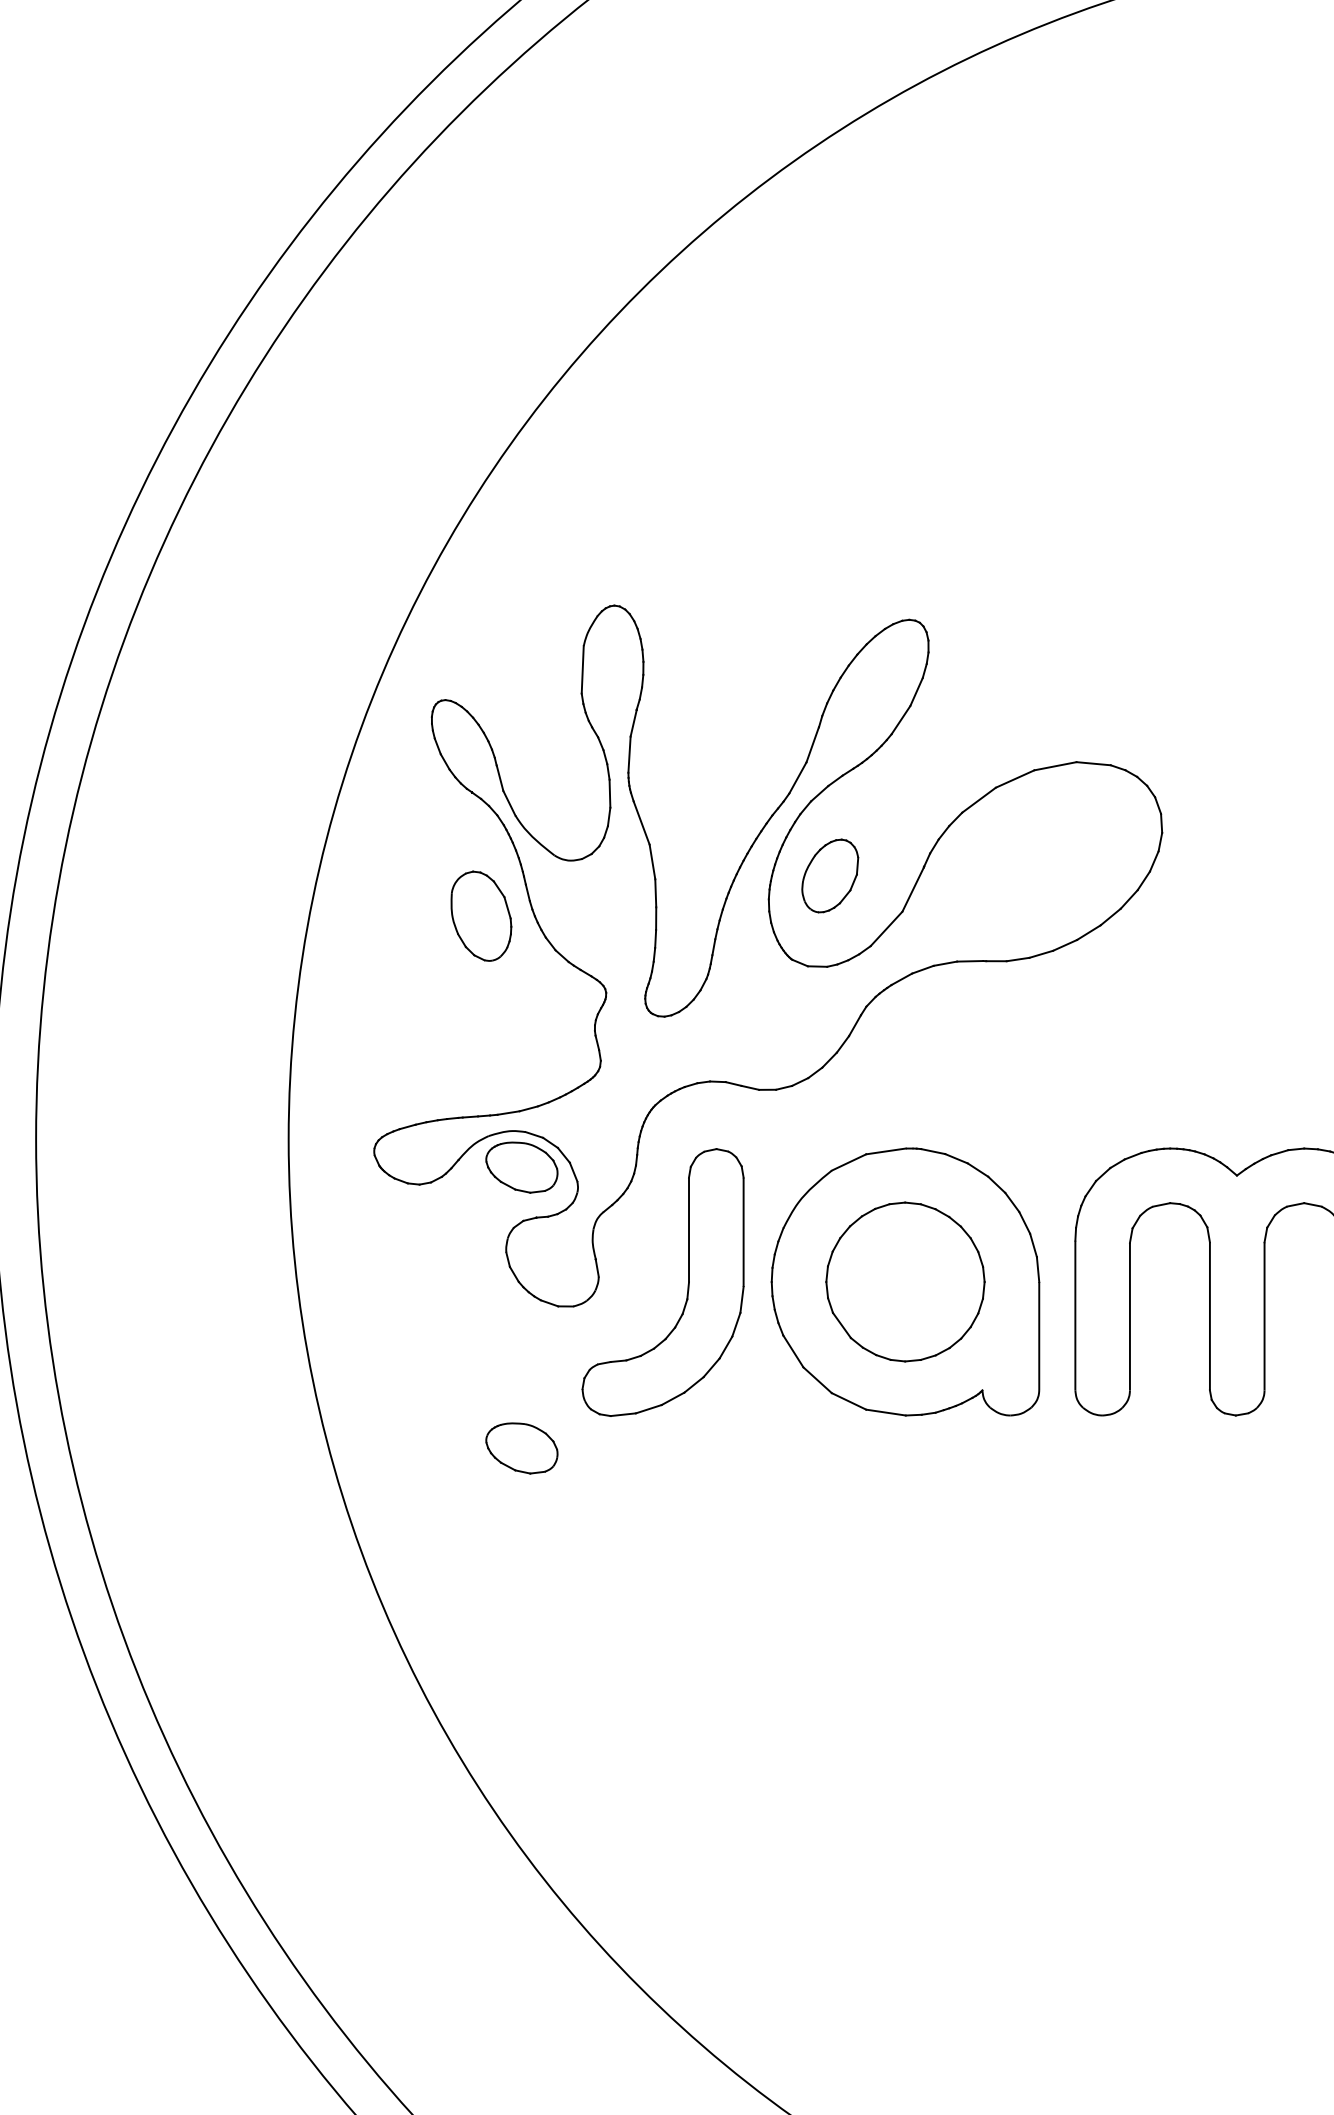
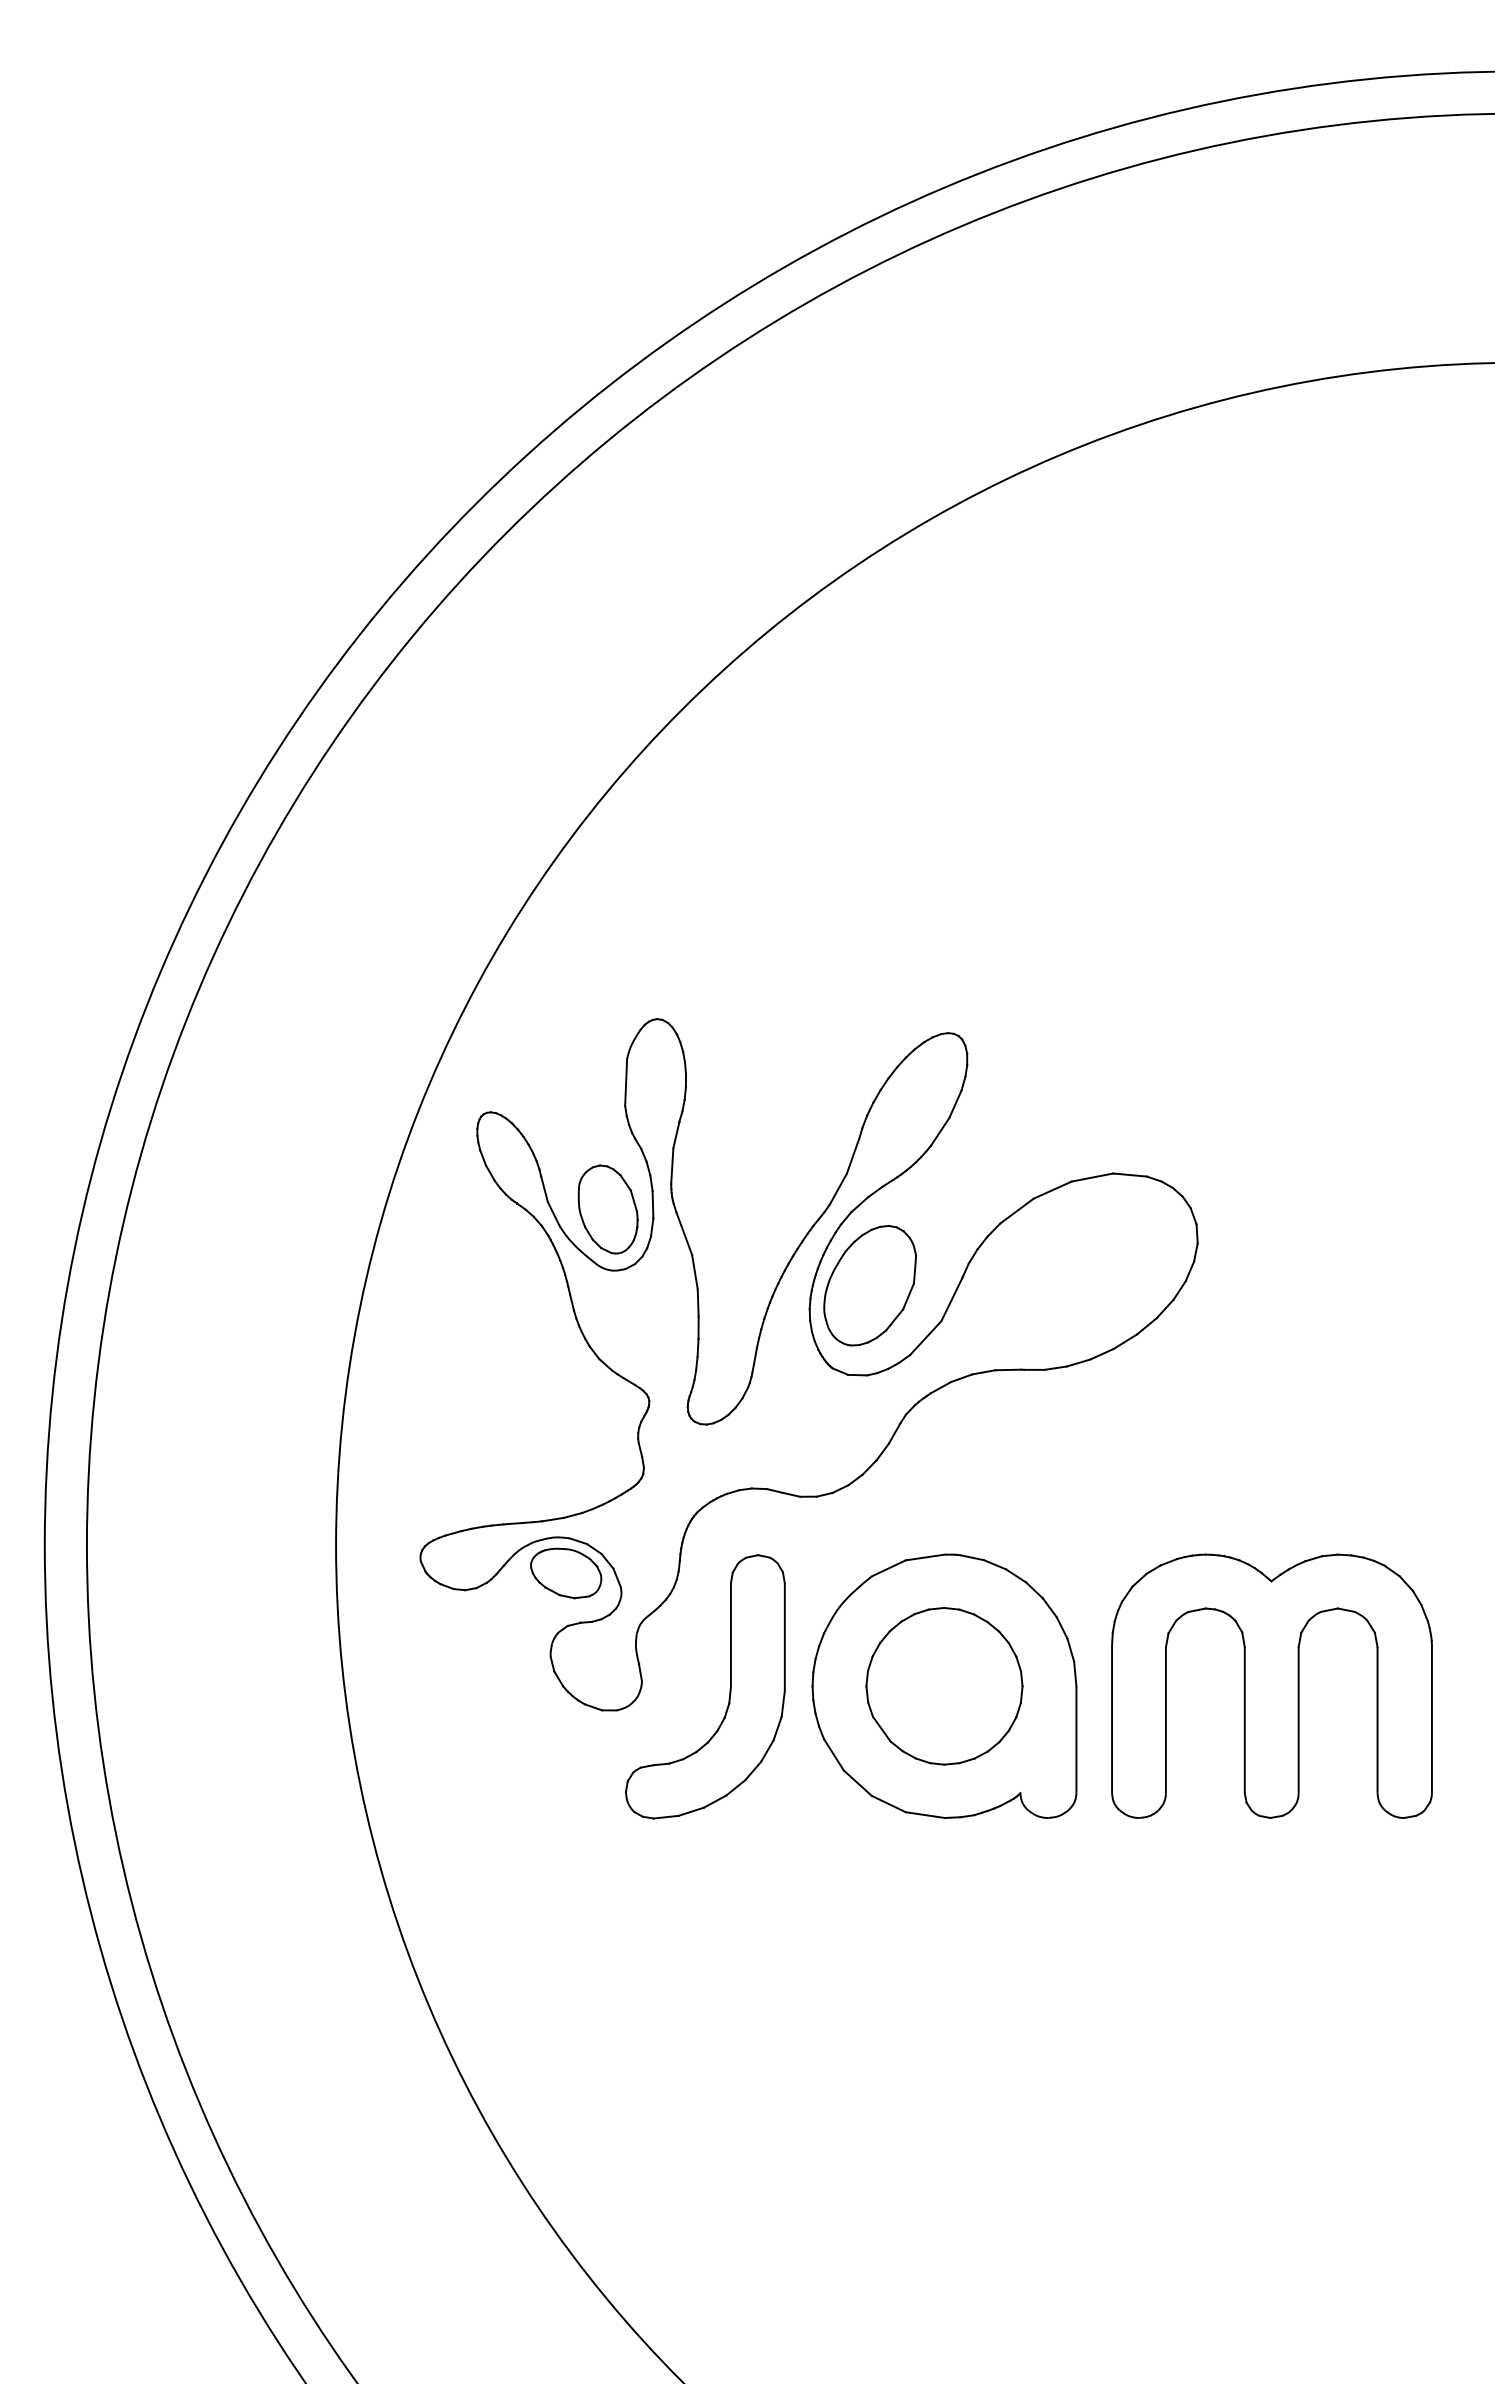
part: (830, 875) -> (870, 1285), size x1.67
part: (480, 916) -> (607, 1209), moved
part: (522, 1448) -> (566, 1850), removed

